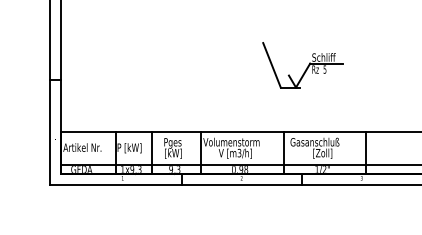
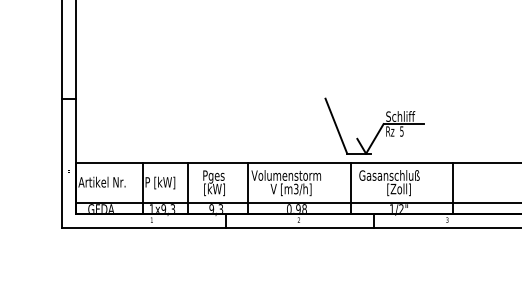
part: (302, 65) -> (374, 126), moved

